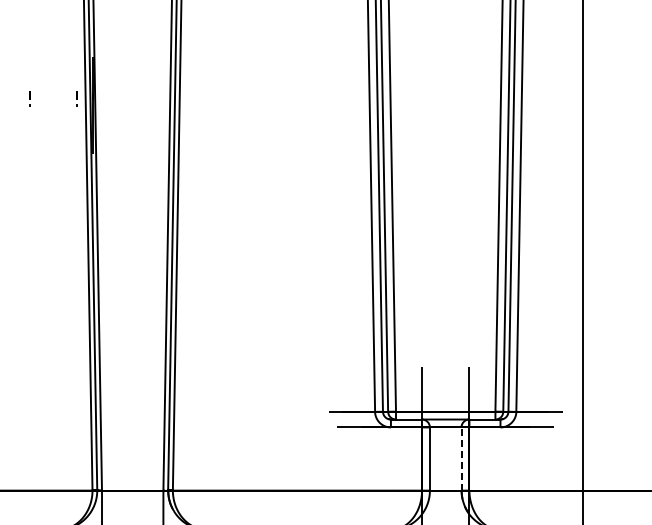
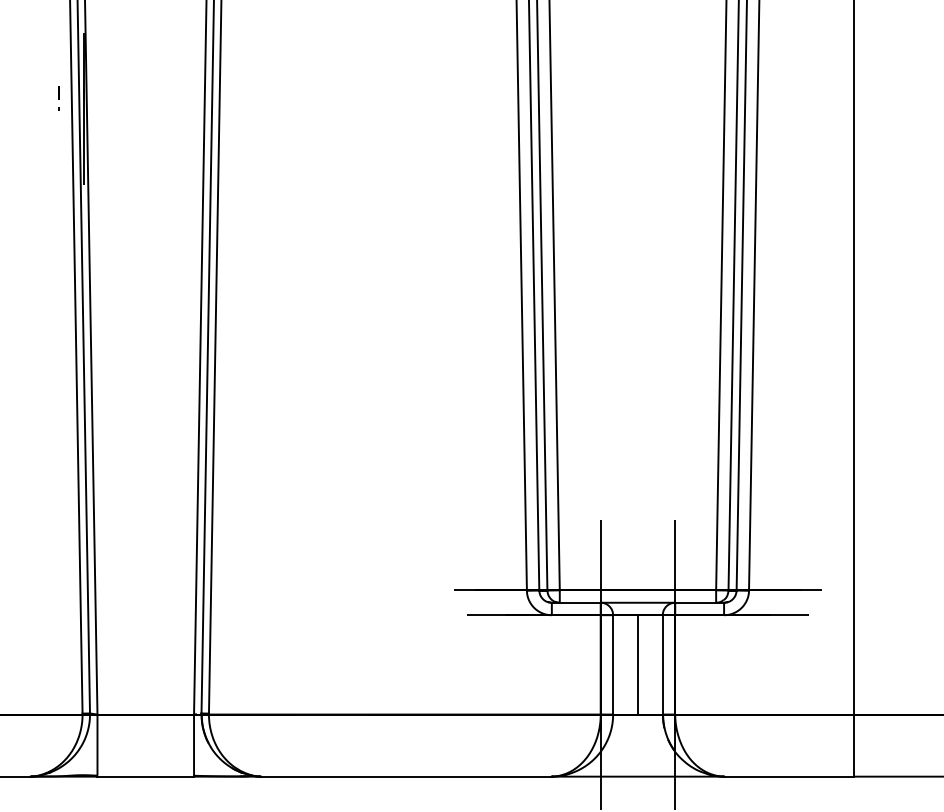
line: (445, 458) -> (637, 664), added
line: (461, 459) -> (662, 665), dashed -> solid

